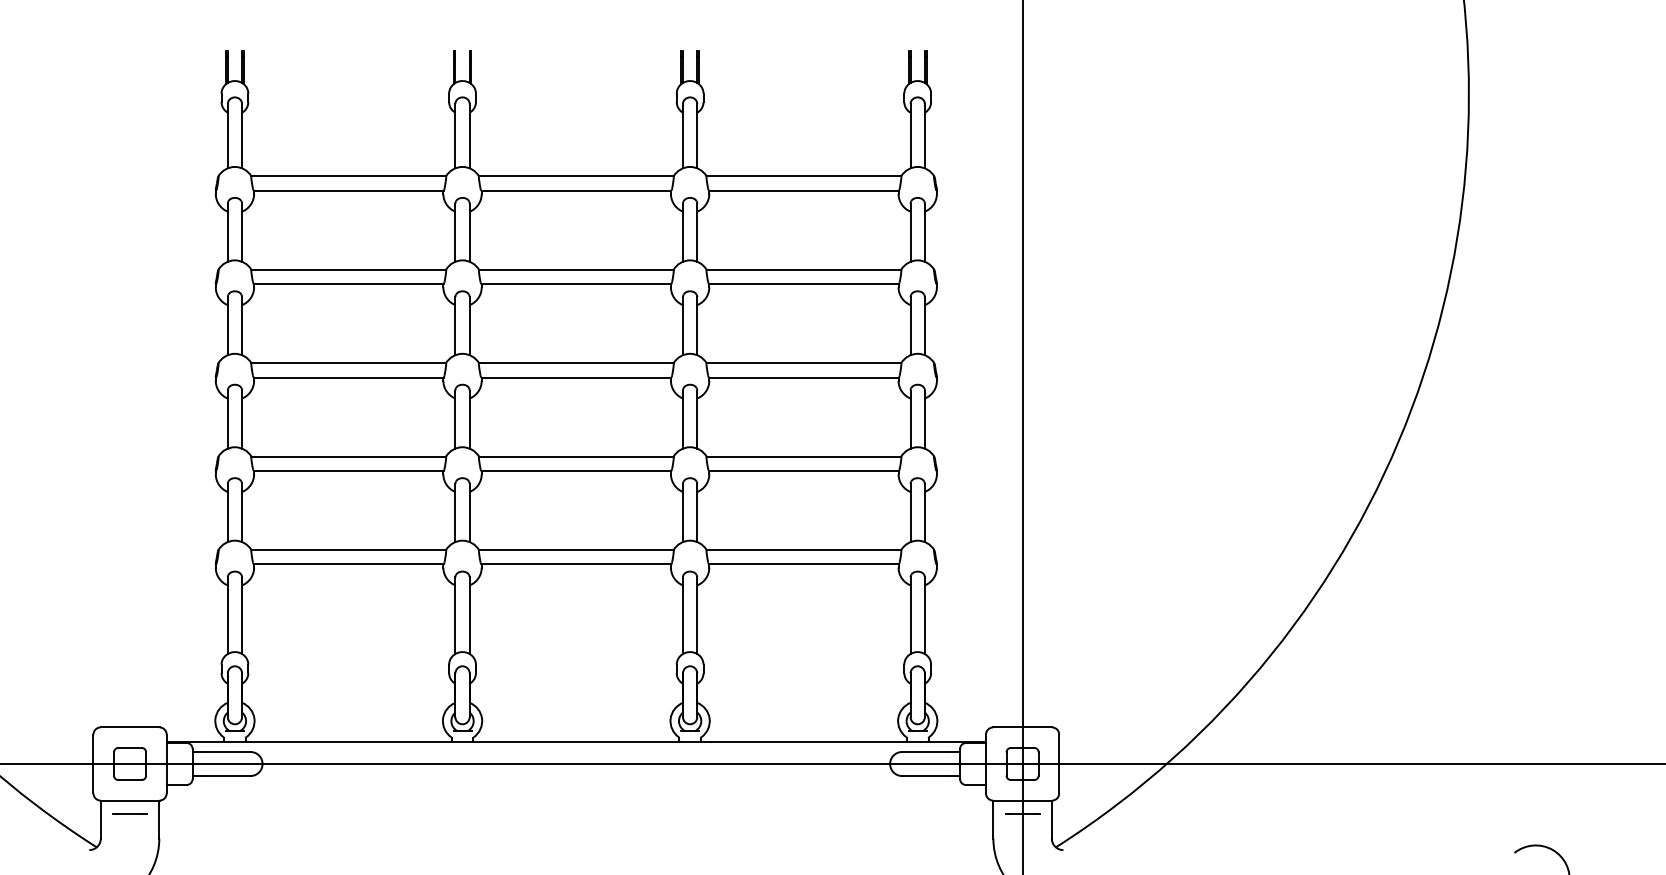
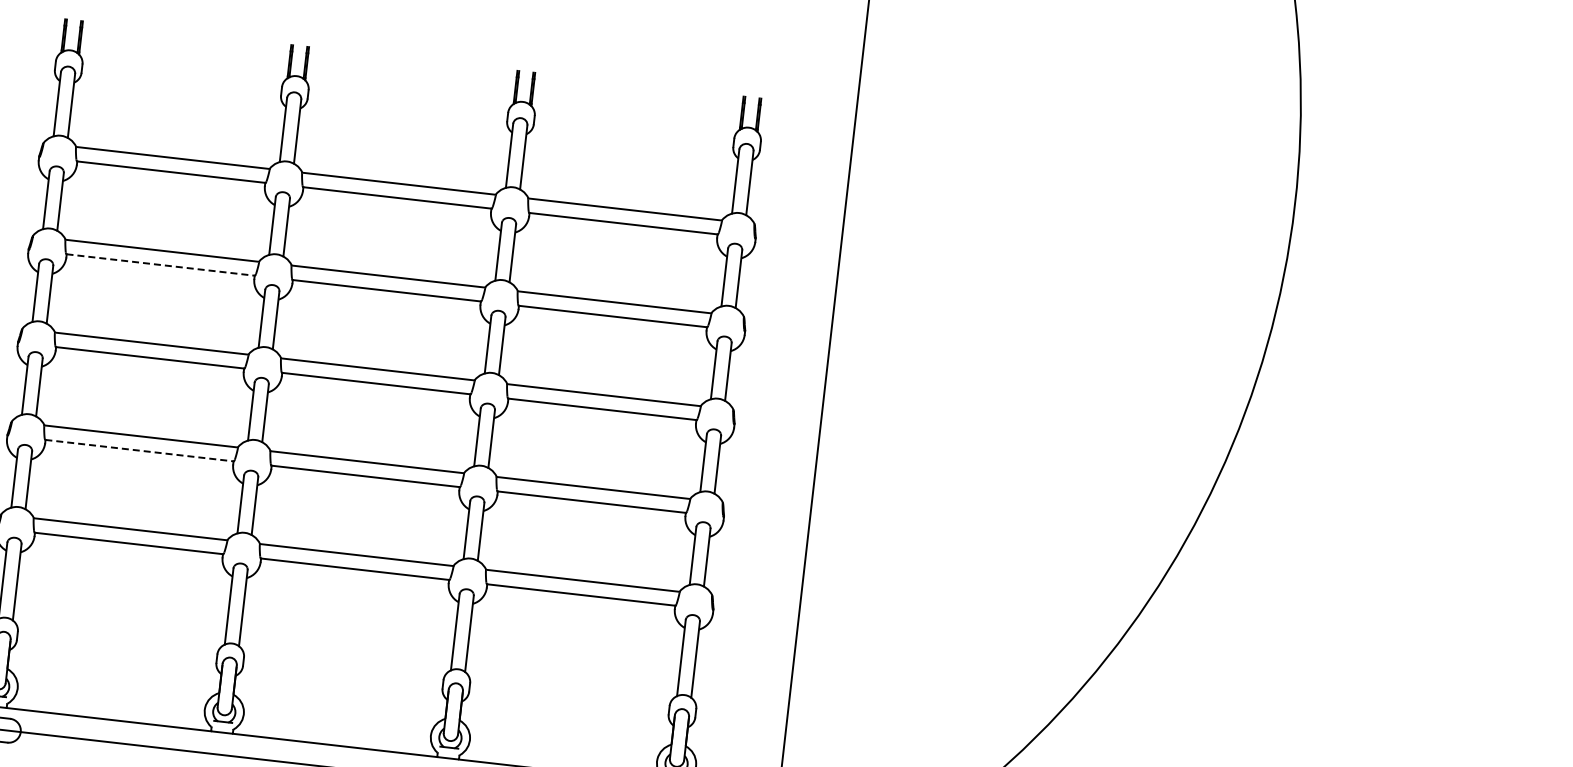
line: (348, 284) -> (160, 265), solid -> dashed
line: (348, 470) -> (139, 450), solid -> dashed

